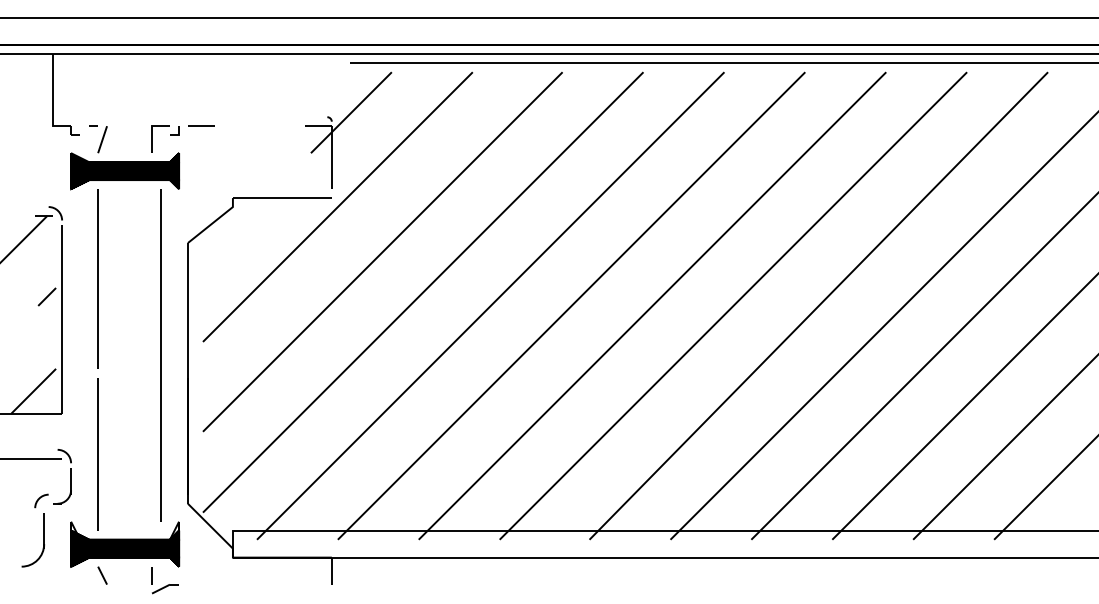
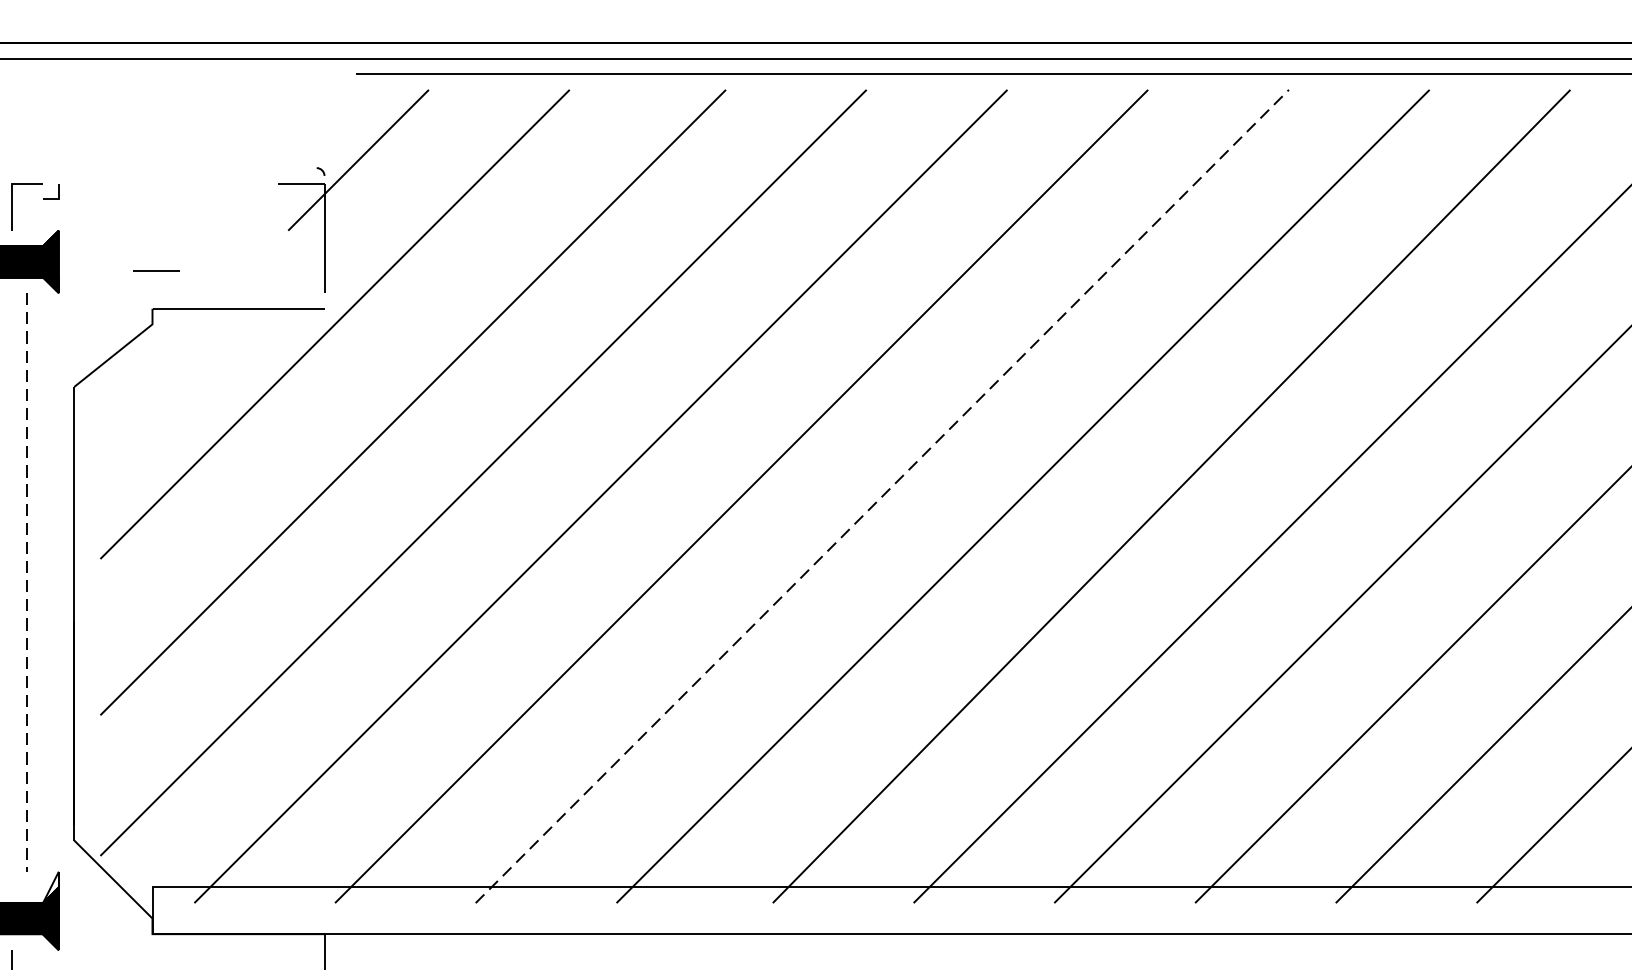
line: (201, 125) -> (156, 269), moved
line: (652, 306) -> (882, 497), solid -> dashed
line: (161, 355) -> (28, 582), solid -> dashed

